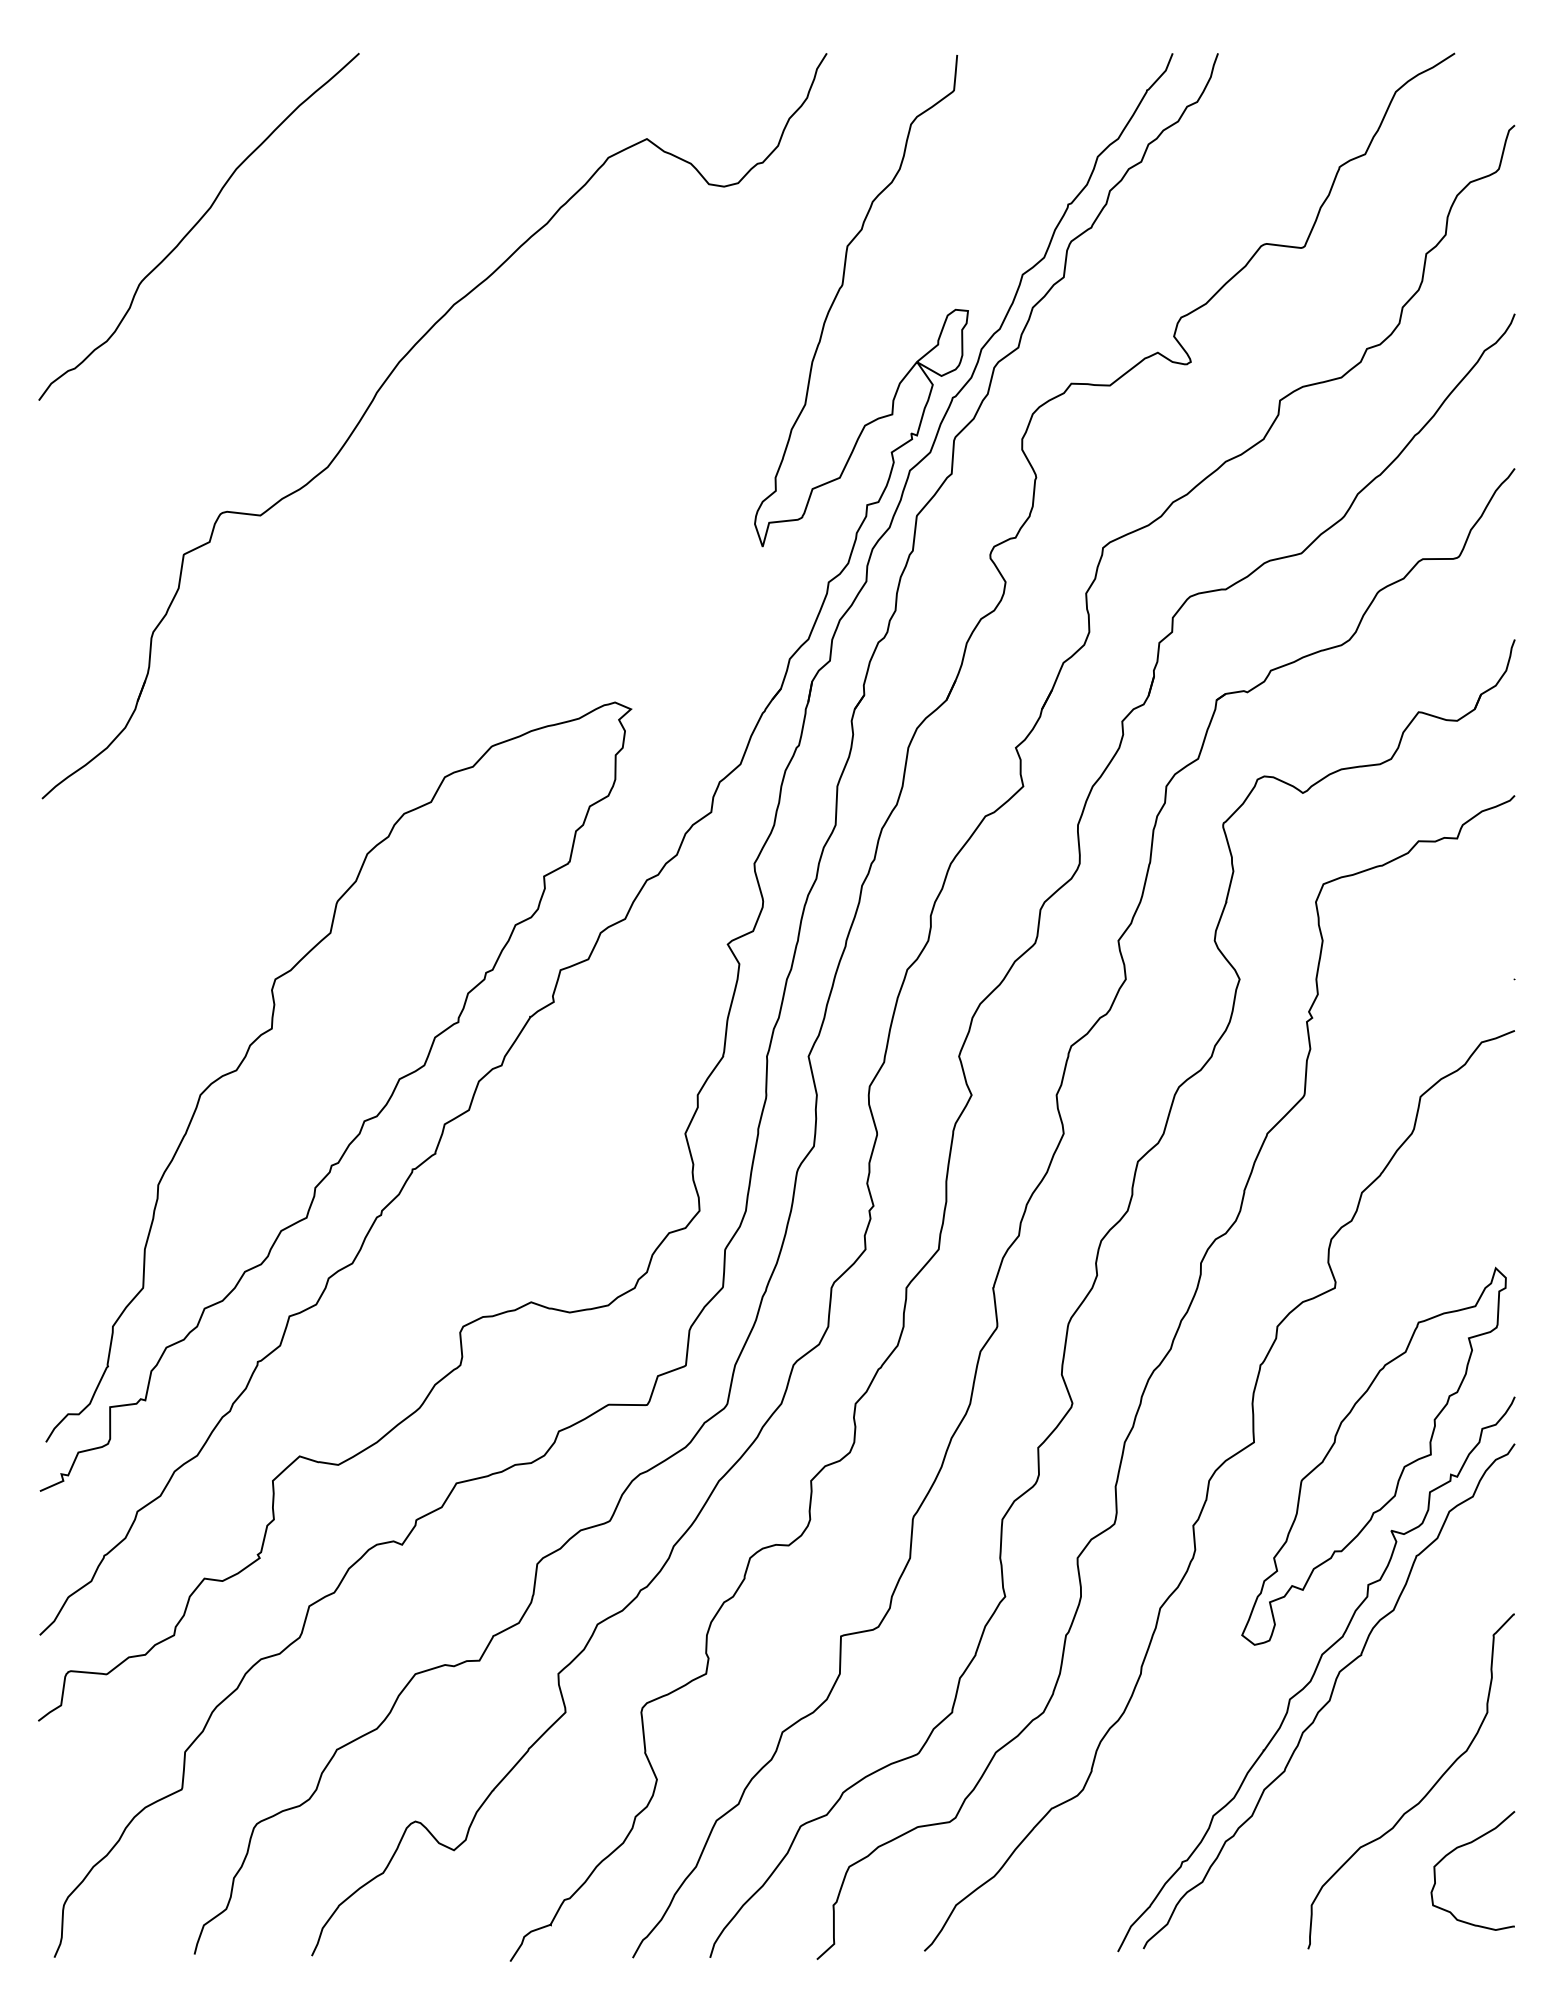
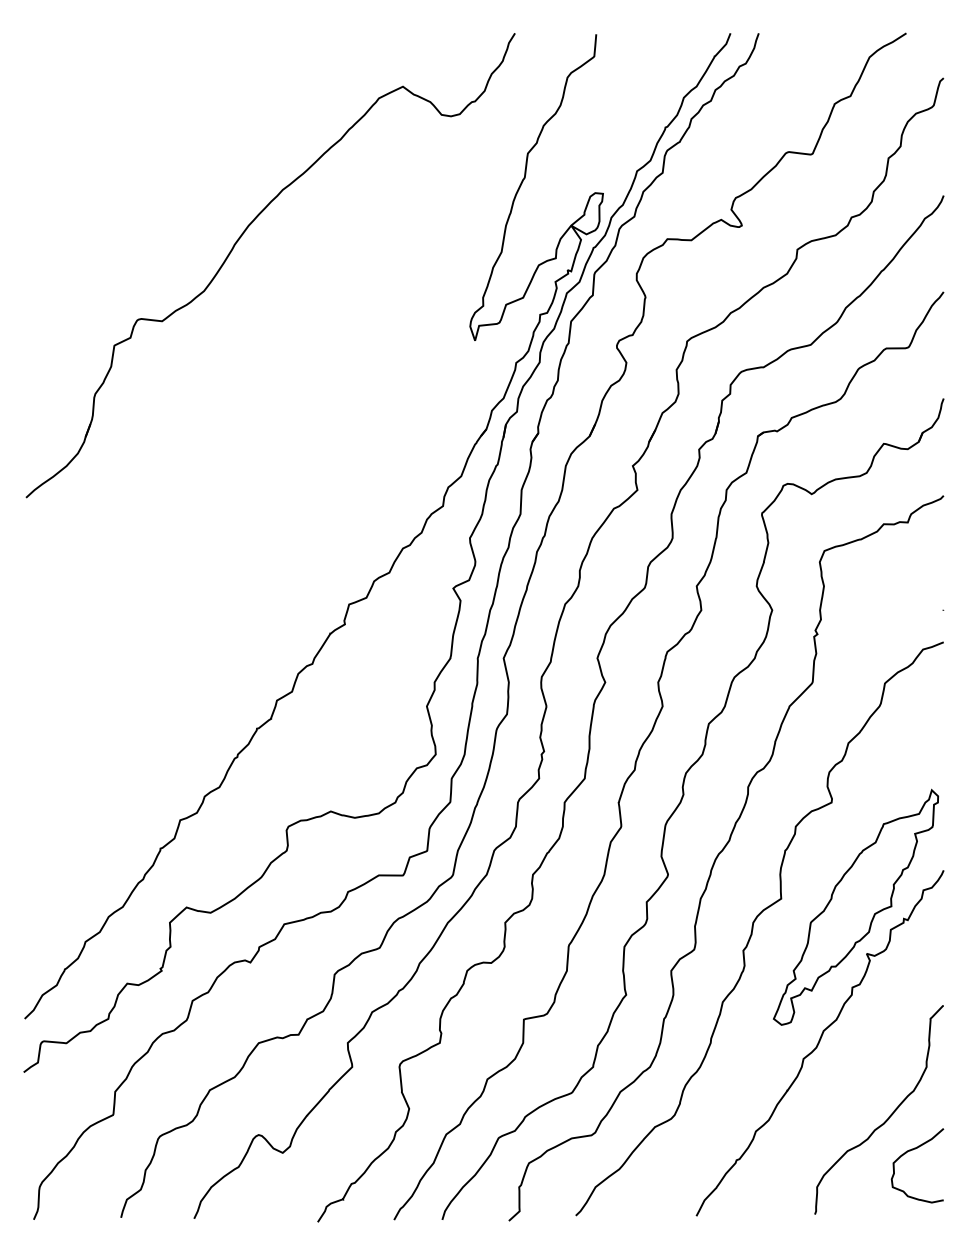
curve: (198, 223) -> (123, 139), removed
curve: (363, 1119) -> (226, 697), removed
curve: (1329, 1695) -> (828, 1056), removed

